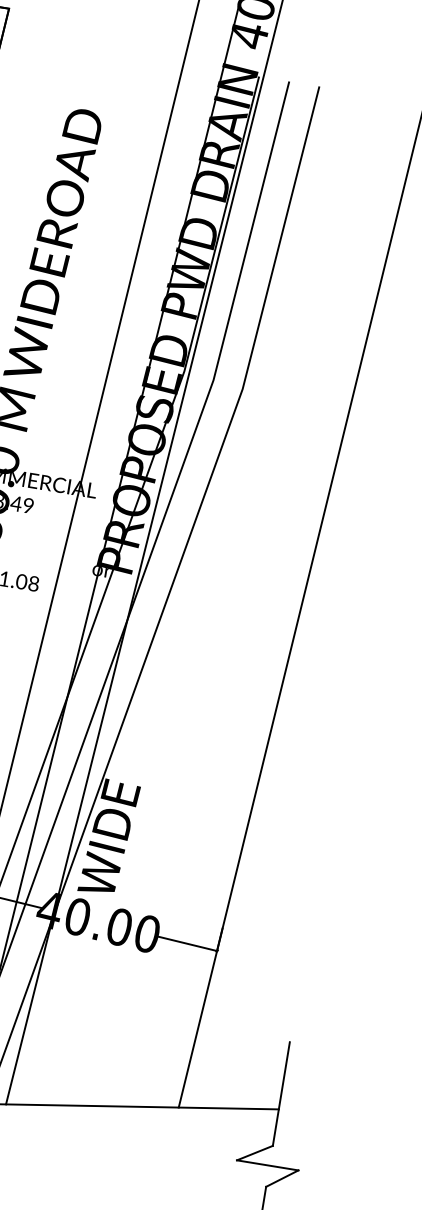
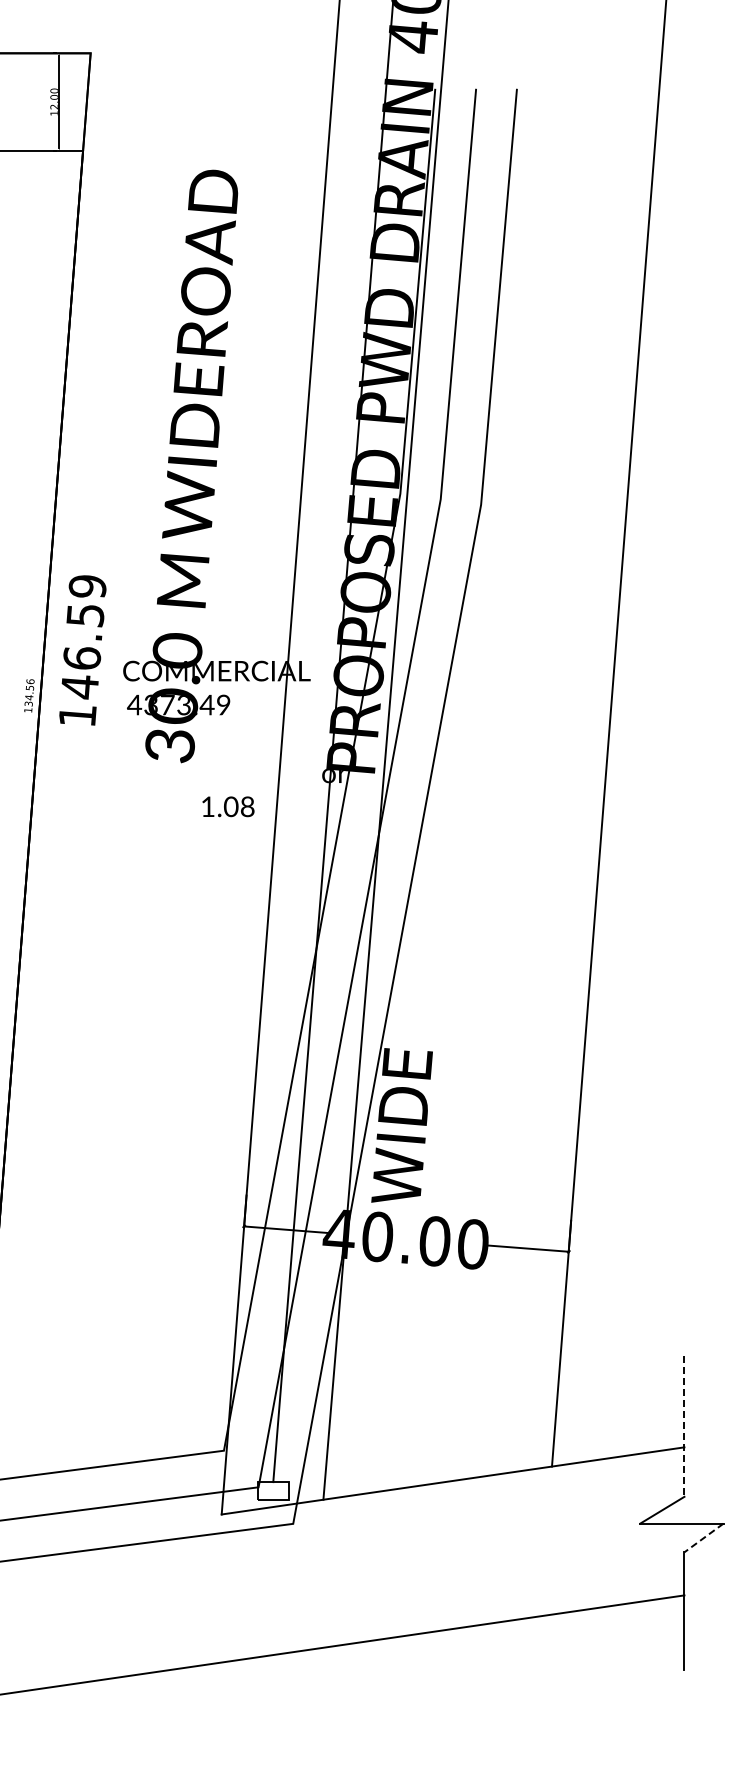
line: (281, 1094) -> (684, 1427), solid -> dashed
line: (281, 1178) -> (703, 1538), solid -> dashed

